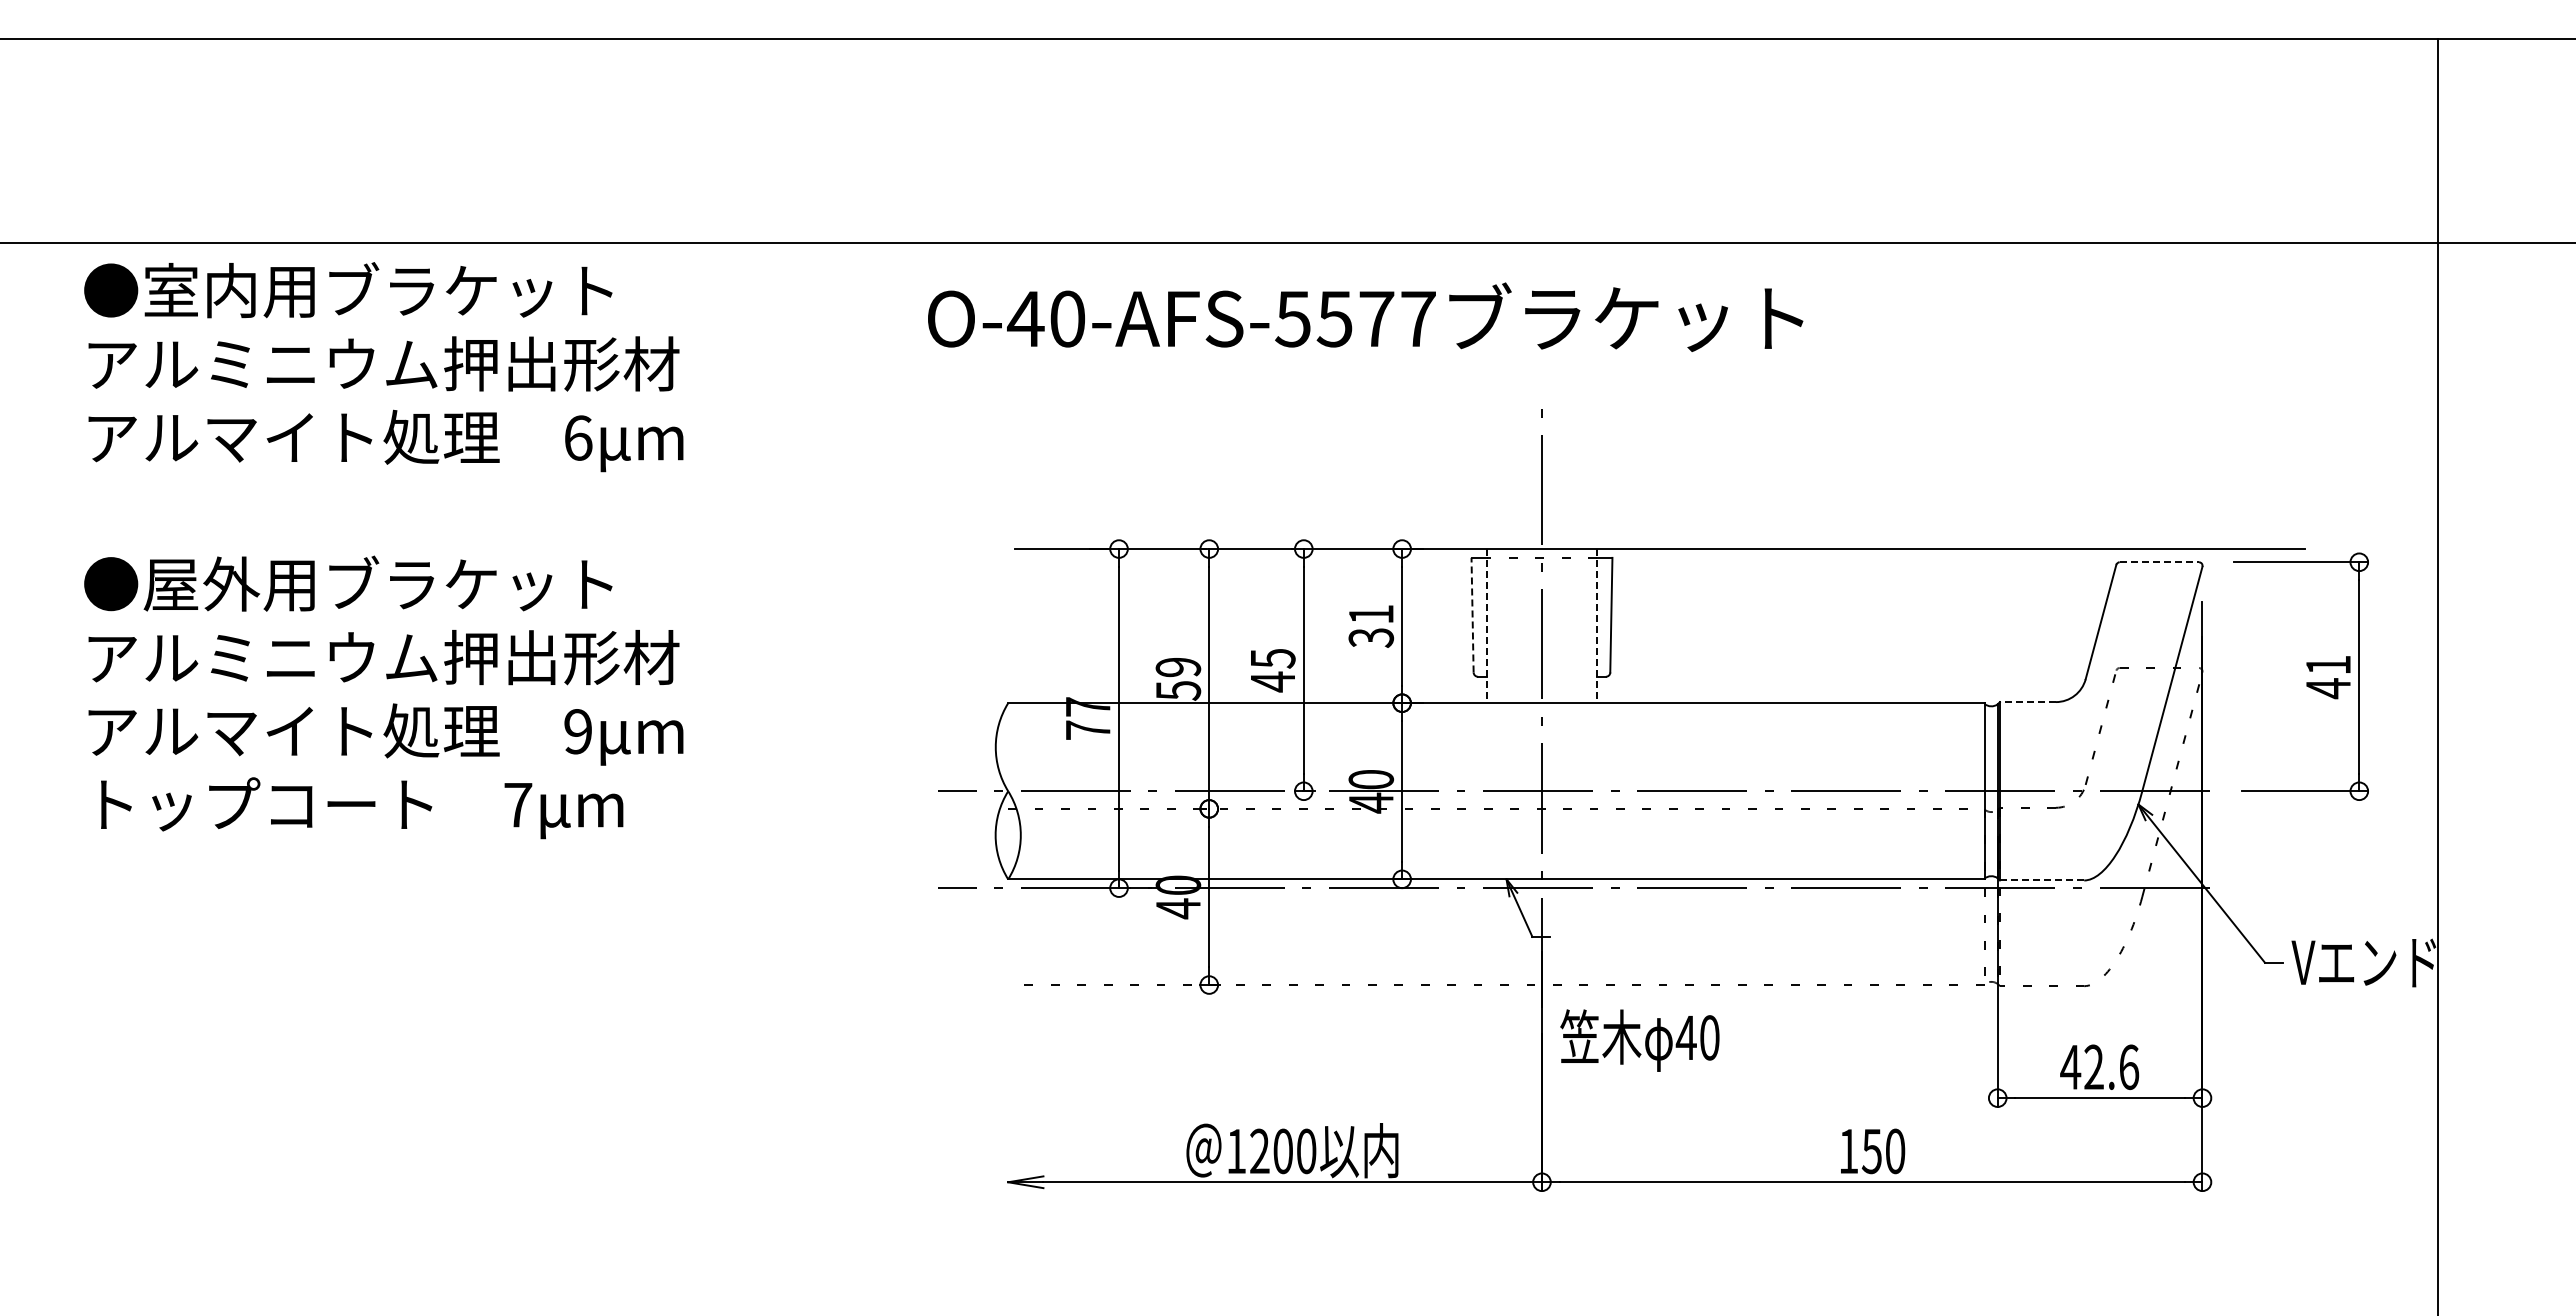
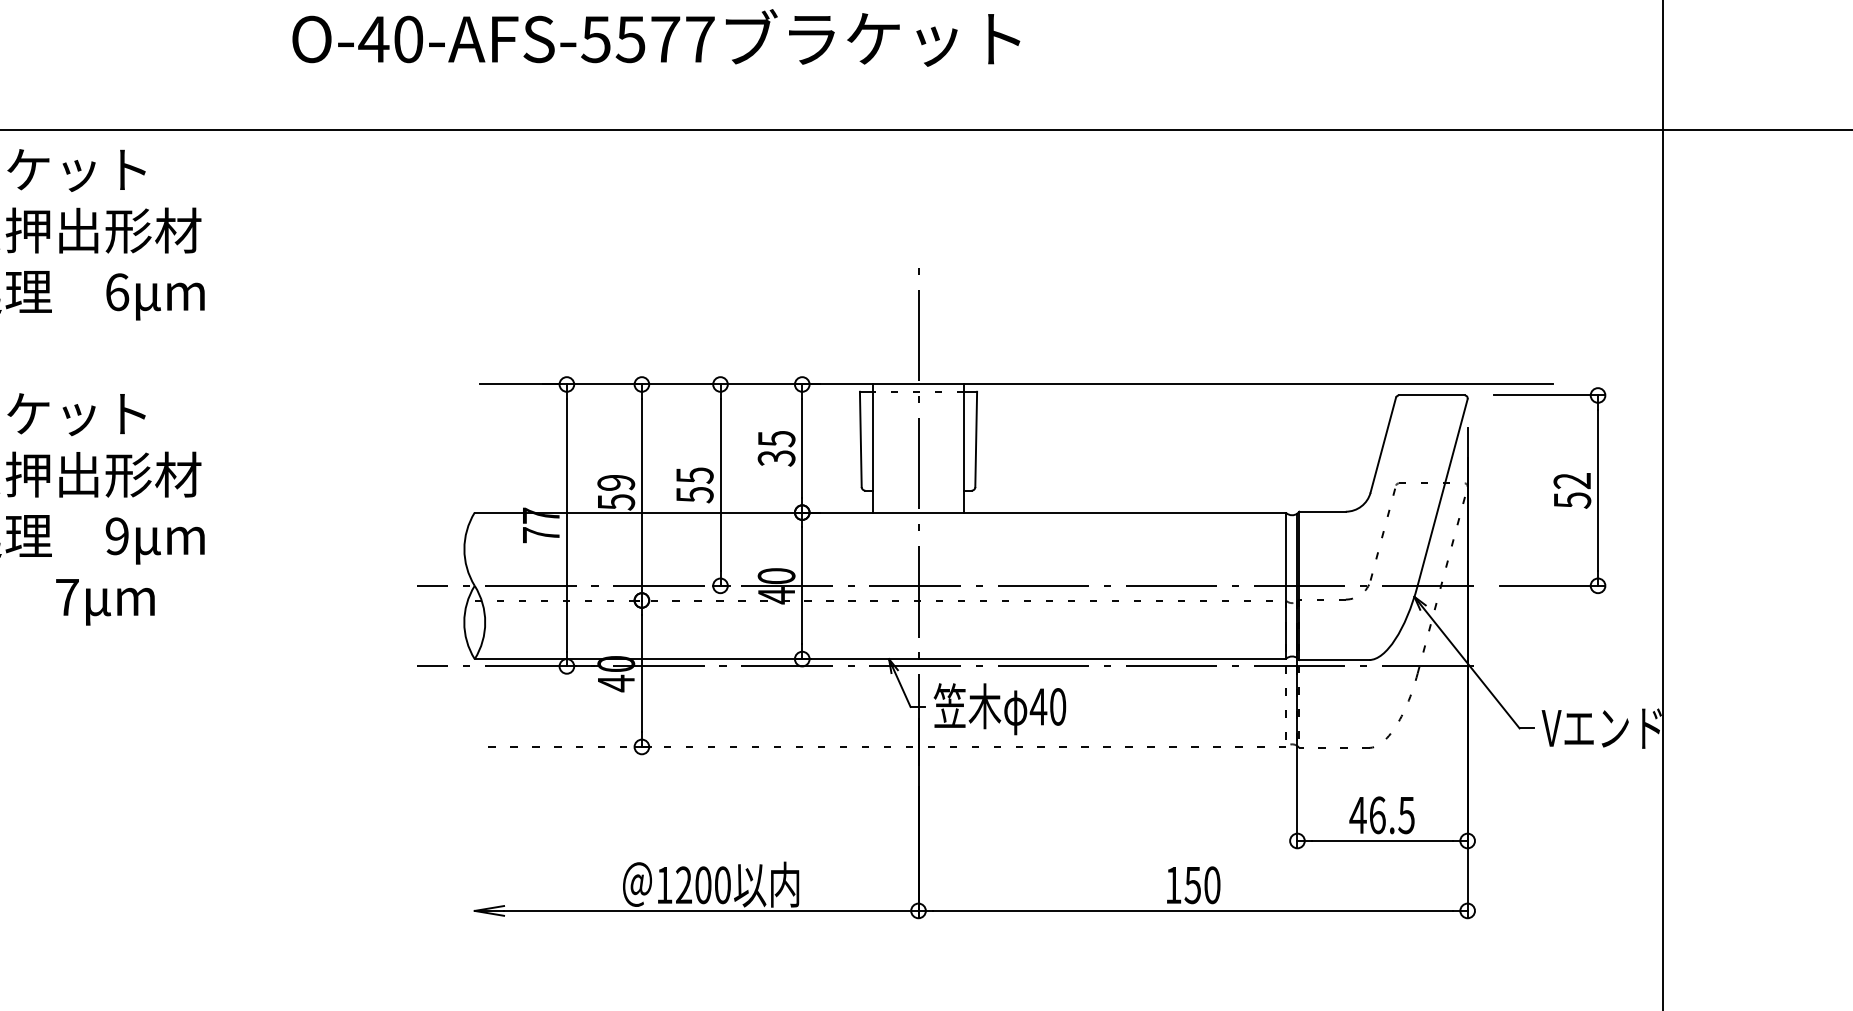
text: (1365, 316) -> (656, 37), moved
line: (2159, 562) -> (1431, 395), dashed -> solid
text: (1371, 614) -> (776, 438), 31 -> 35
line: (1472, 614) -> (860, 438), dashed -> solid
line: (1486, 626) -> (872, 448), dashed -> solid
line: (1597, 626) -> (964, 448), dashed -> solid
text: (2328, 677) -> (1572, 491), 41 -> 52
text: (1273, 681) -> (695, 494), 45 -> 55
line: (2027, 702) -> (1322, 512), dashed -> solid
line: (2041, 880) -> (1333, 660), dashed -> solid
text: (1639, 1040) -> (999, 709), moved
text: (2111, 1067) -> (1392, 815), 42.6 -> 46.5

